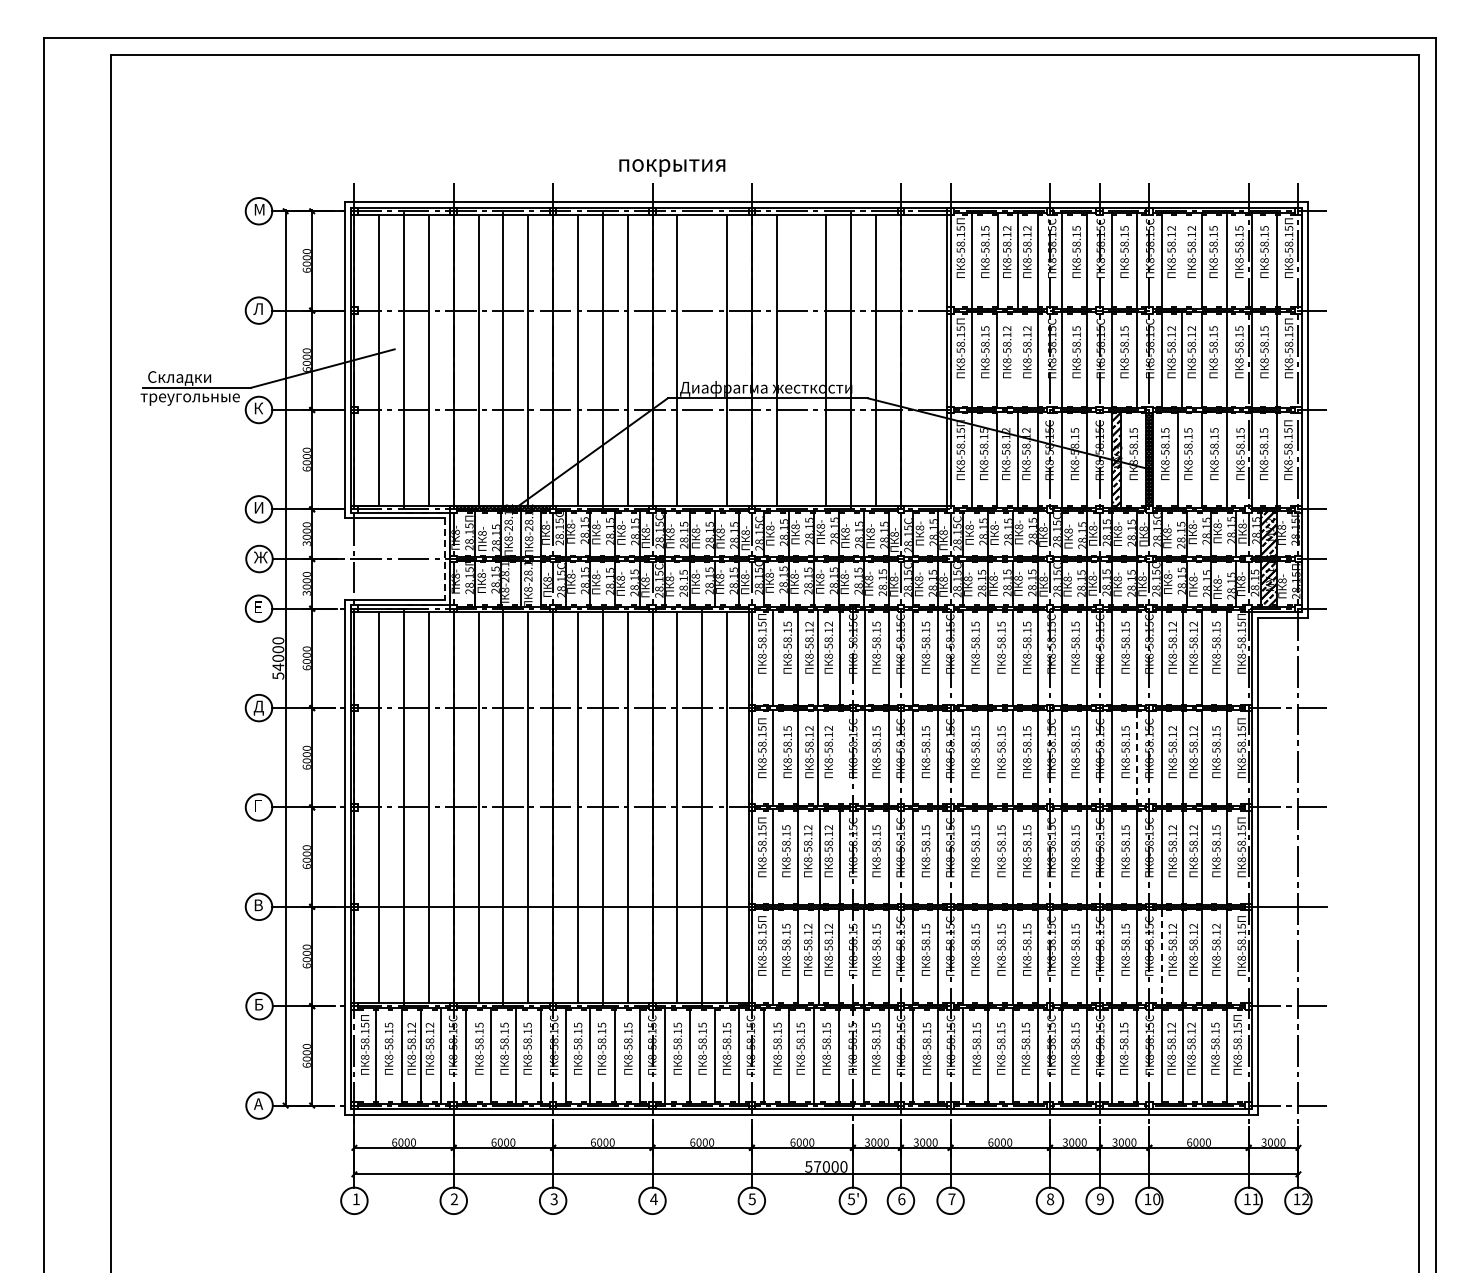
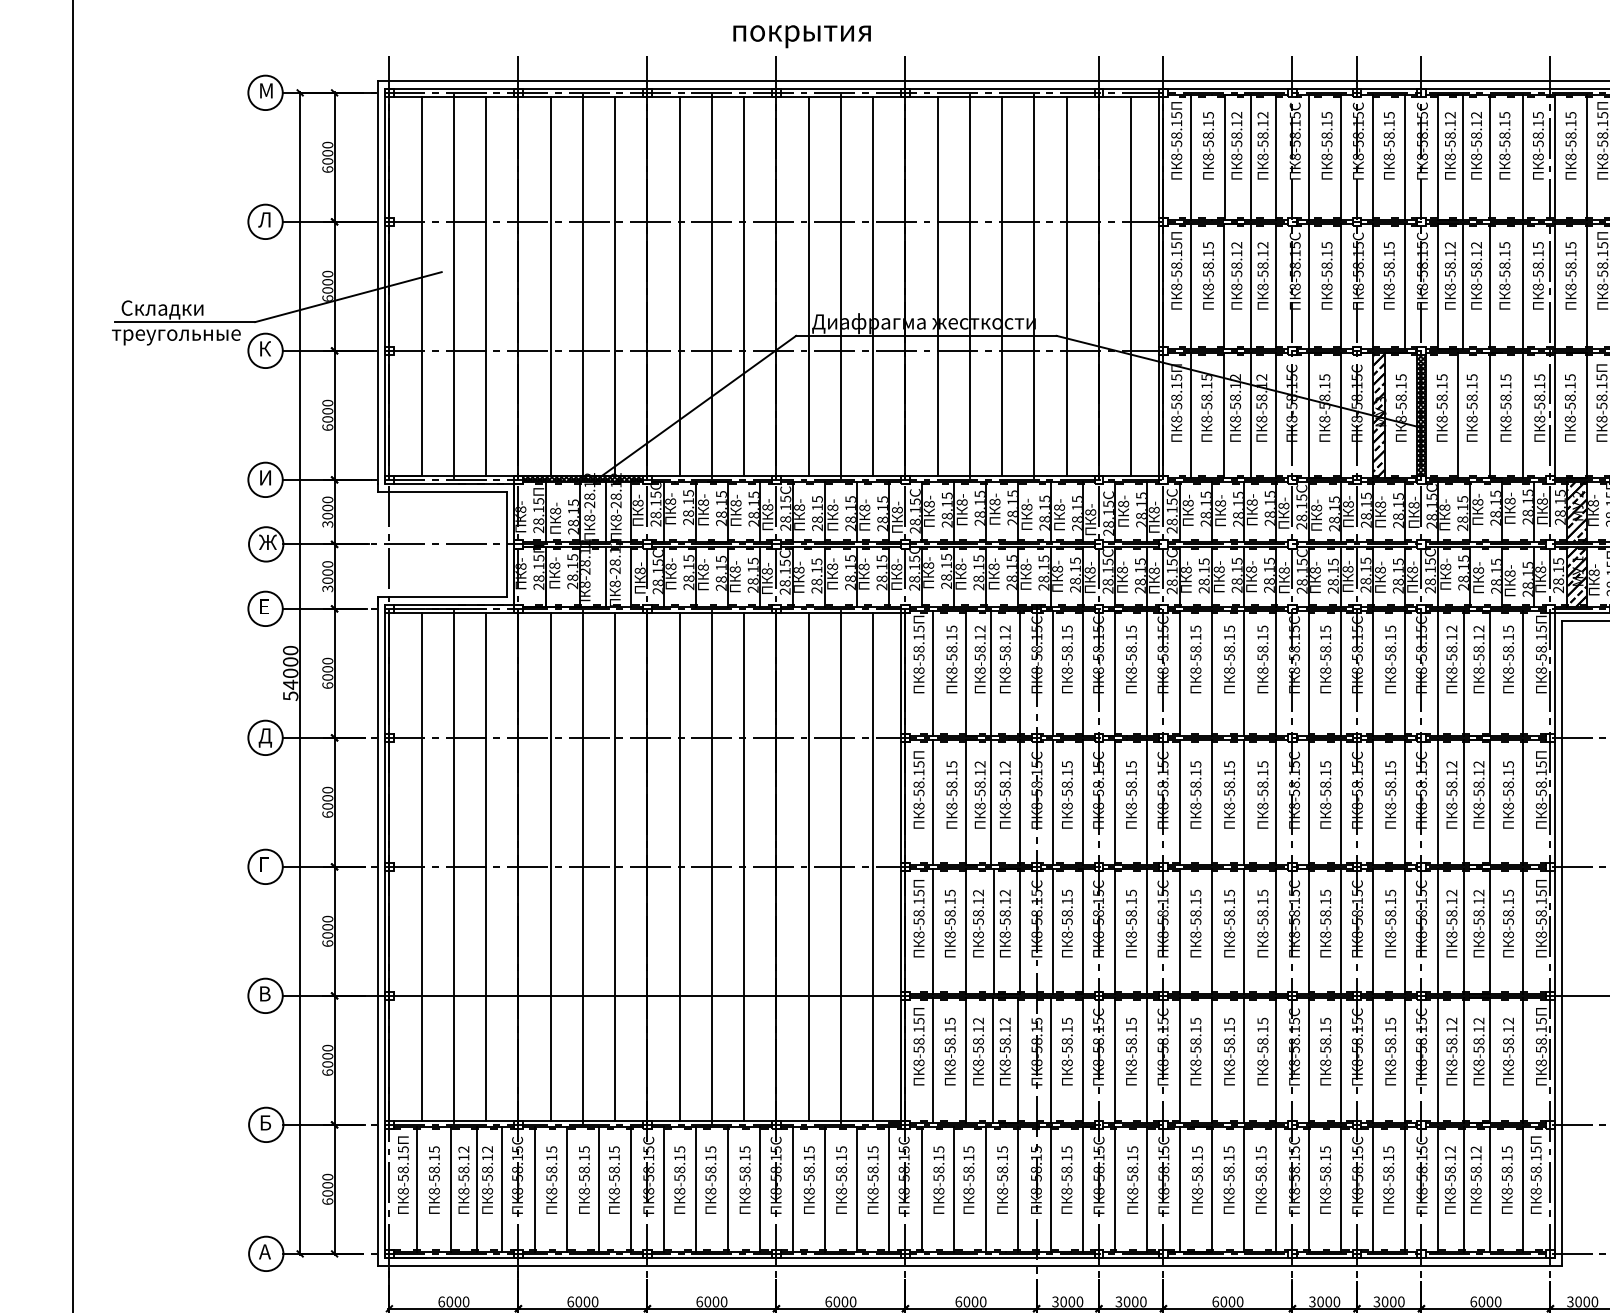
line: (1181, 260) -> (1463, 156), added
line: (702, 359) -> (841, 285), added
line: (801, 359) -> (969, 285), added
line: (925, 360) -> (1130, 286), added
line: (1017, 360) -> (1250, 286), added
line: (444, 559) -> (506, 544), dashed -> solid
line: (840, 757) -> (1020, 802), added
line: (1136, 757) -> (1404, 802), dashed -> solid
line: (1161, 956) -> (1437, 1060), dashed -> solid

